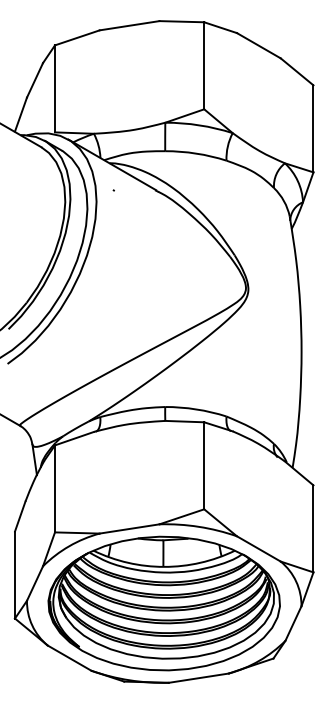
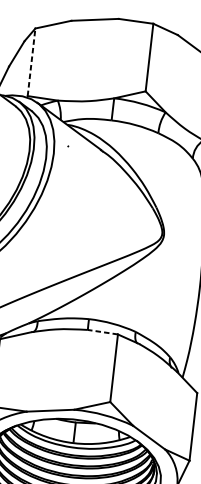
line: (55, 88) -> (31, 62), solid -> dashed
line: (184, 421) -> (102, 332), solid -> dashed

